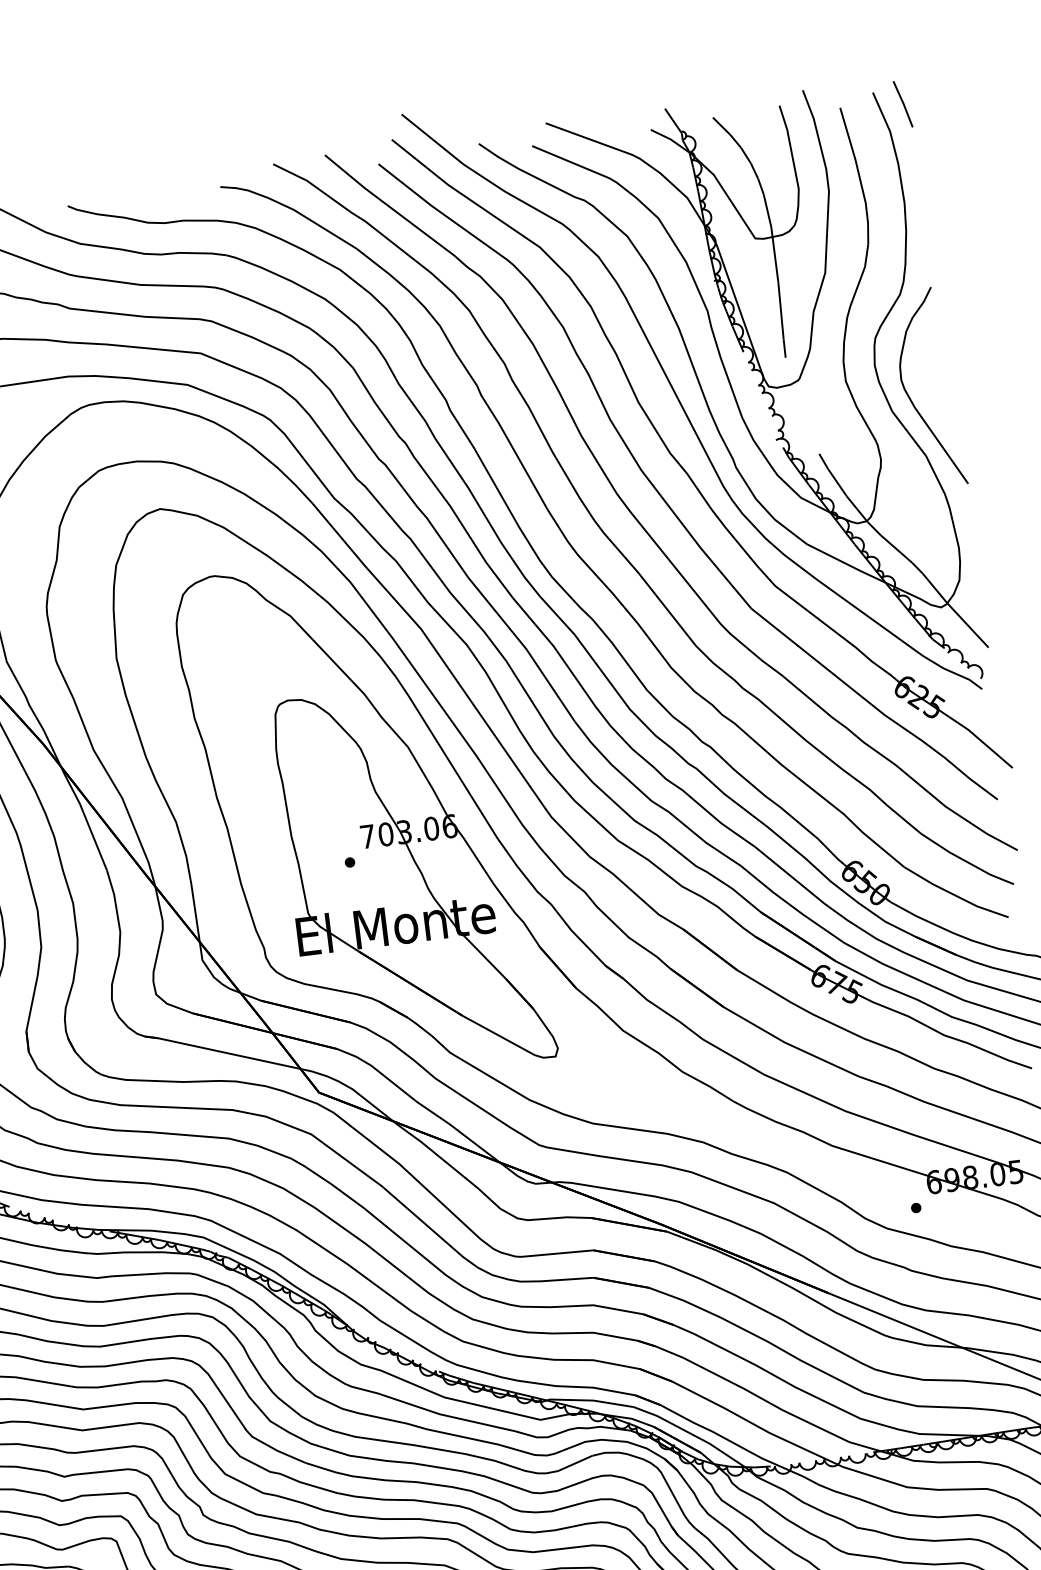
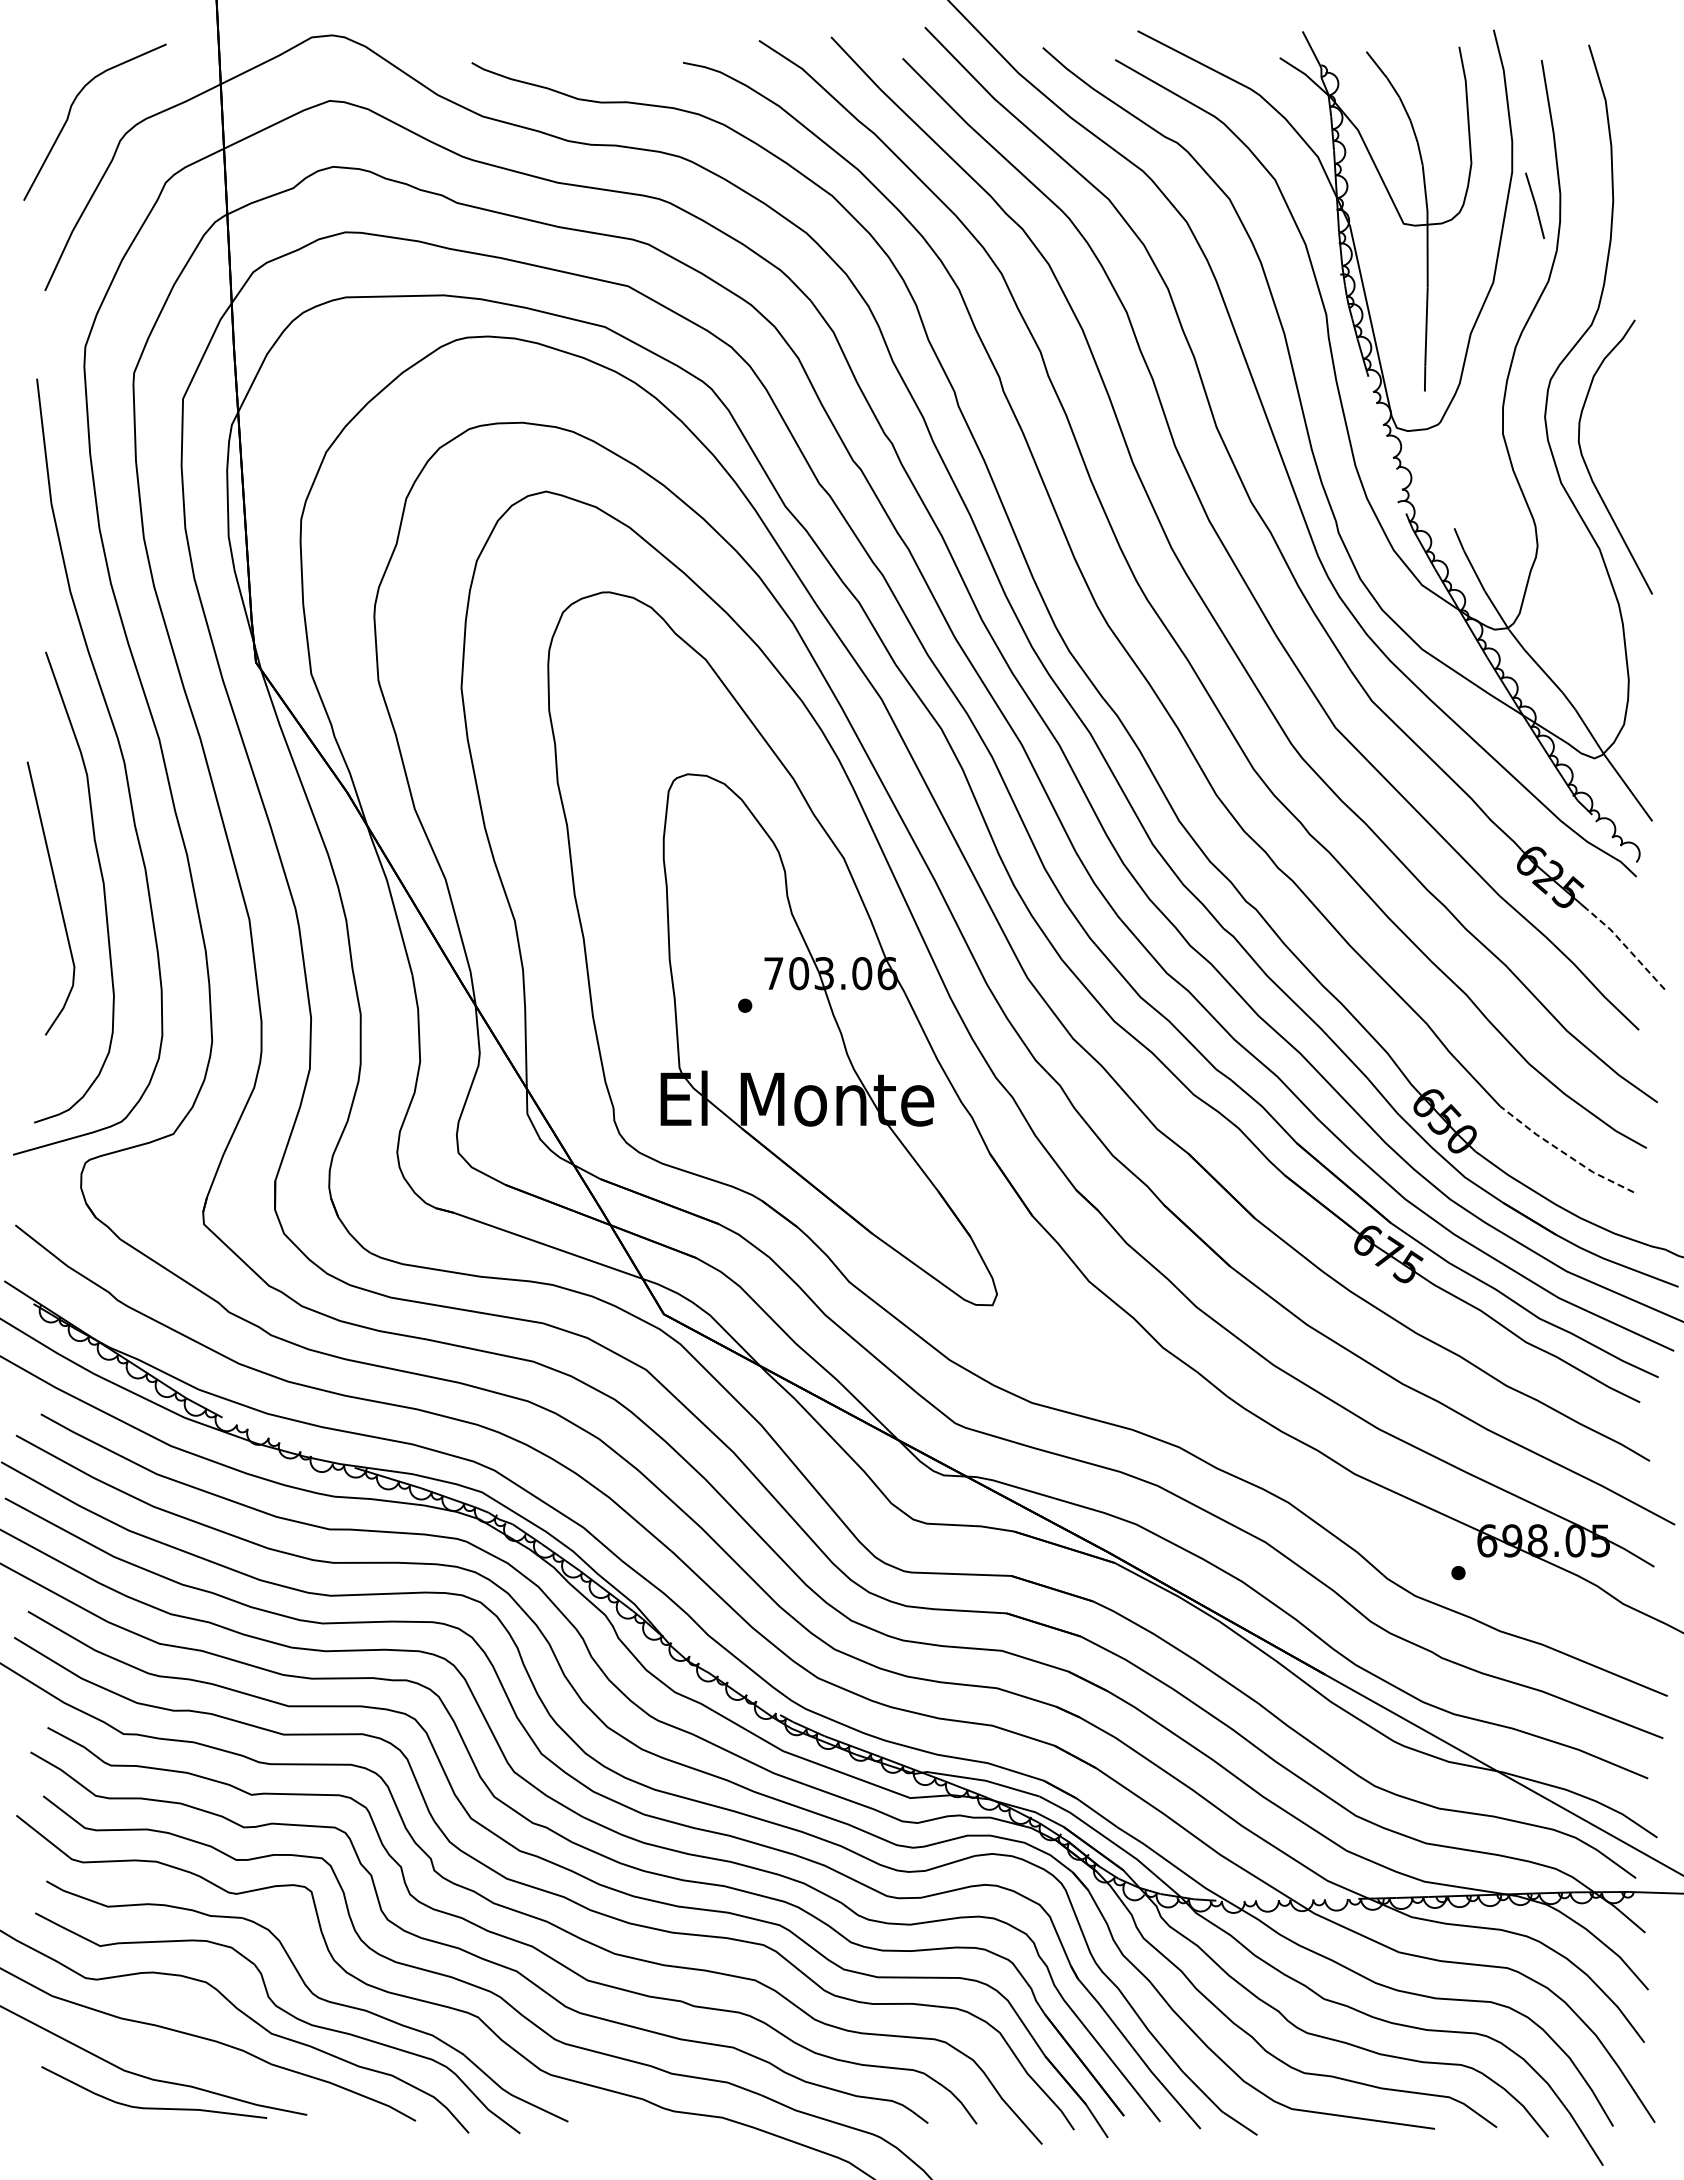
line: (903, 103) -> (1535, 205), moved
line: (981, 741) -> (1626, 947), solid -> dashed
line: (955, 895) -> (1564, 1153), solid -> dashed

